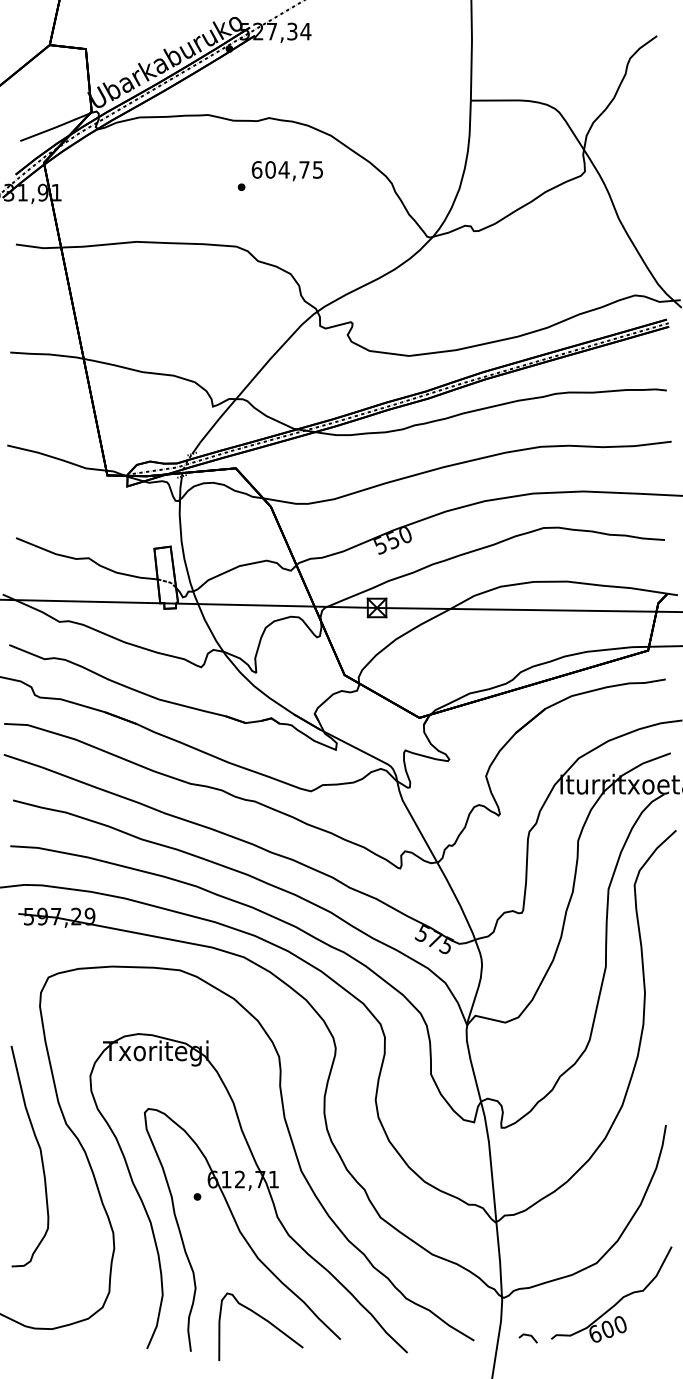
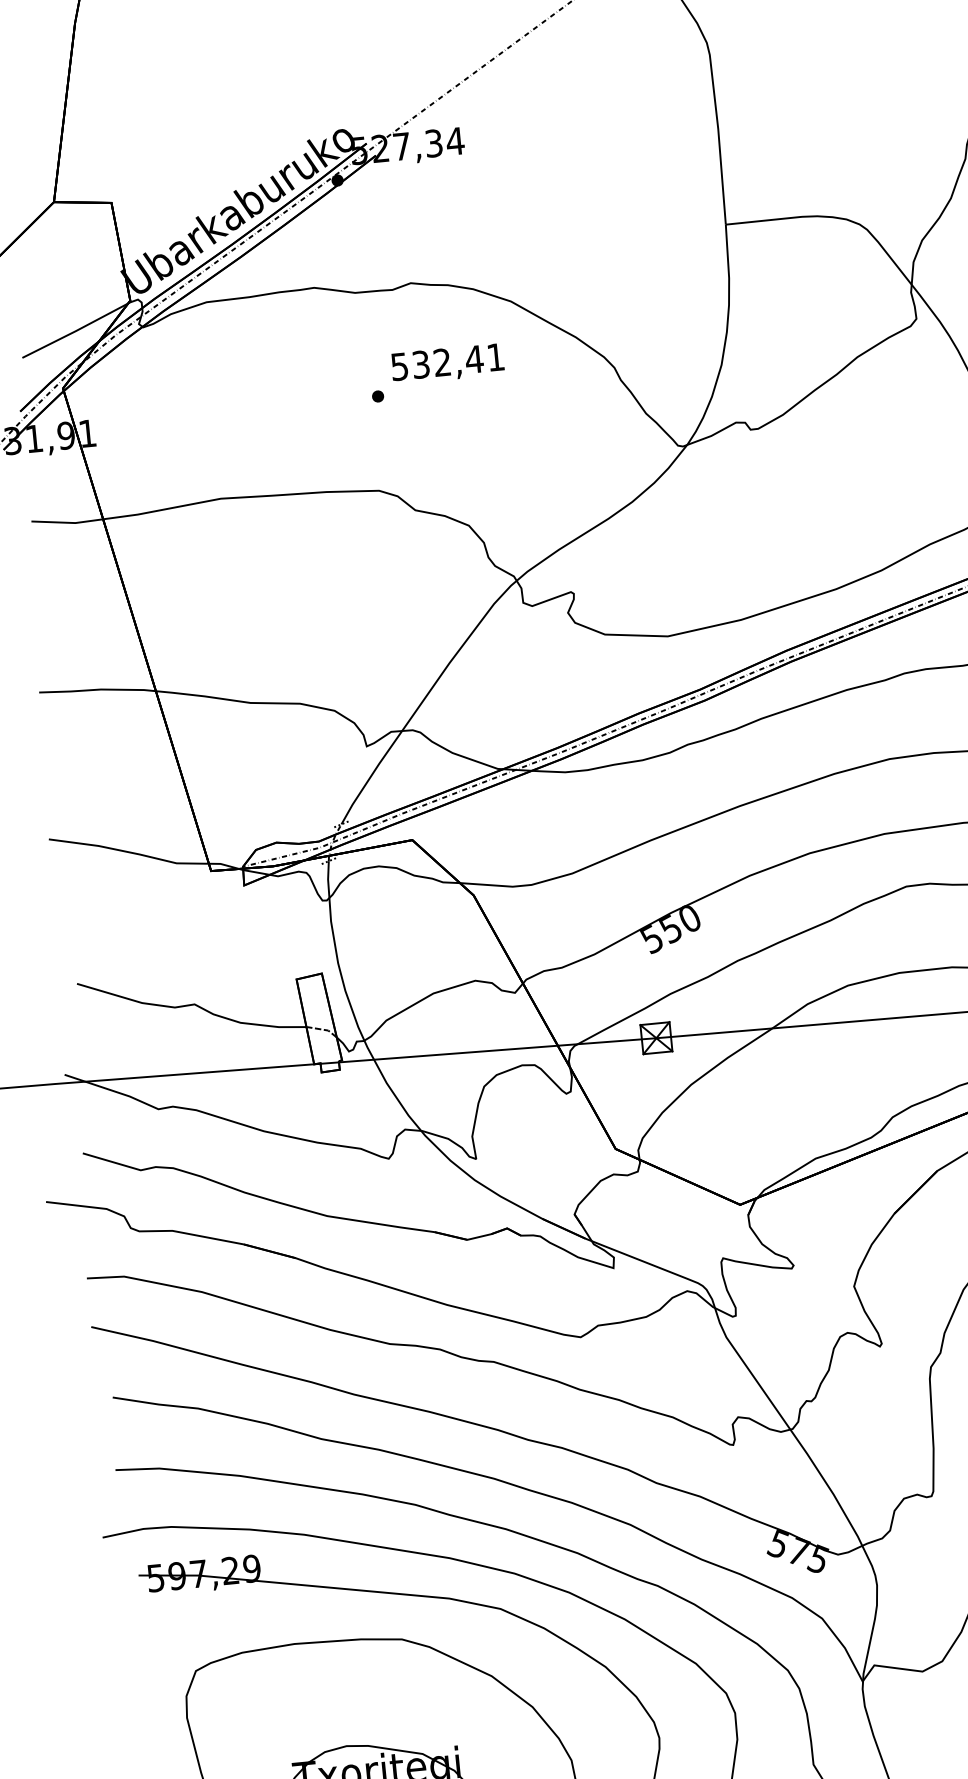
text: (286, 169) -> (446, 361), 604,75 -> 532,41

